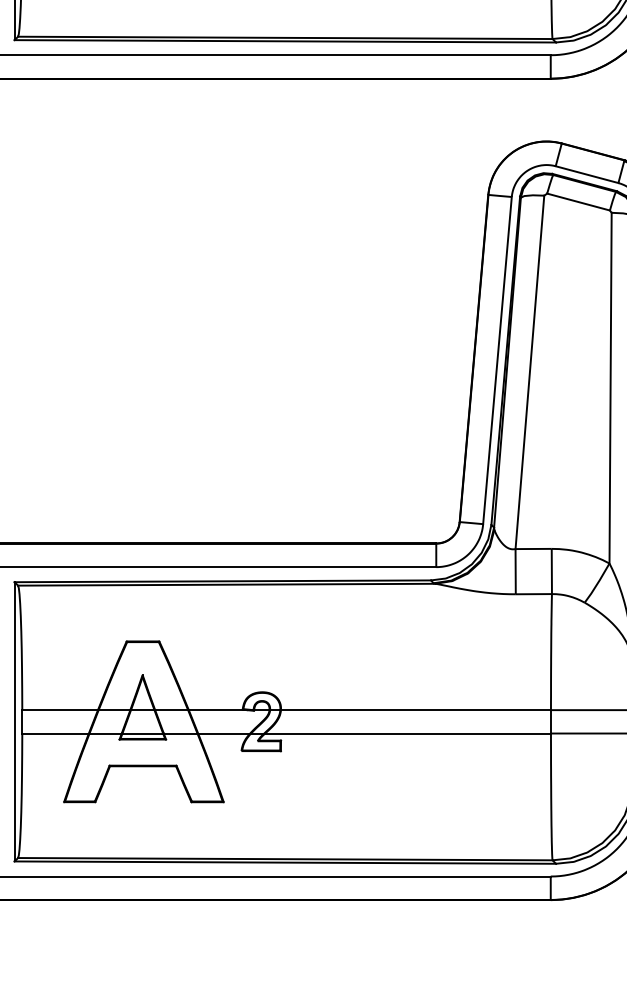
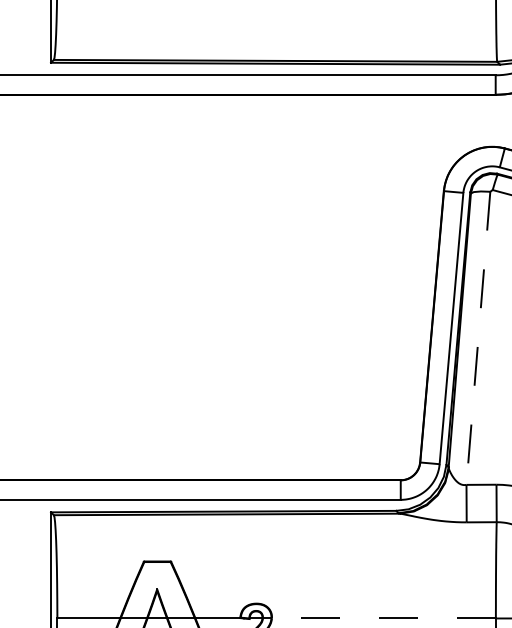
line: (529, 372) -> (478, 338), solid -> dashed
line: (415, 710) -> (383, 618), solid -> dashed

